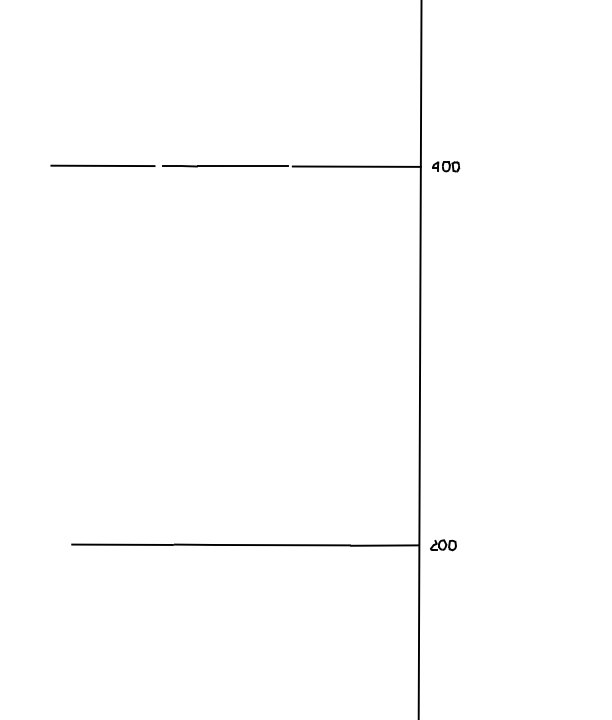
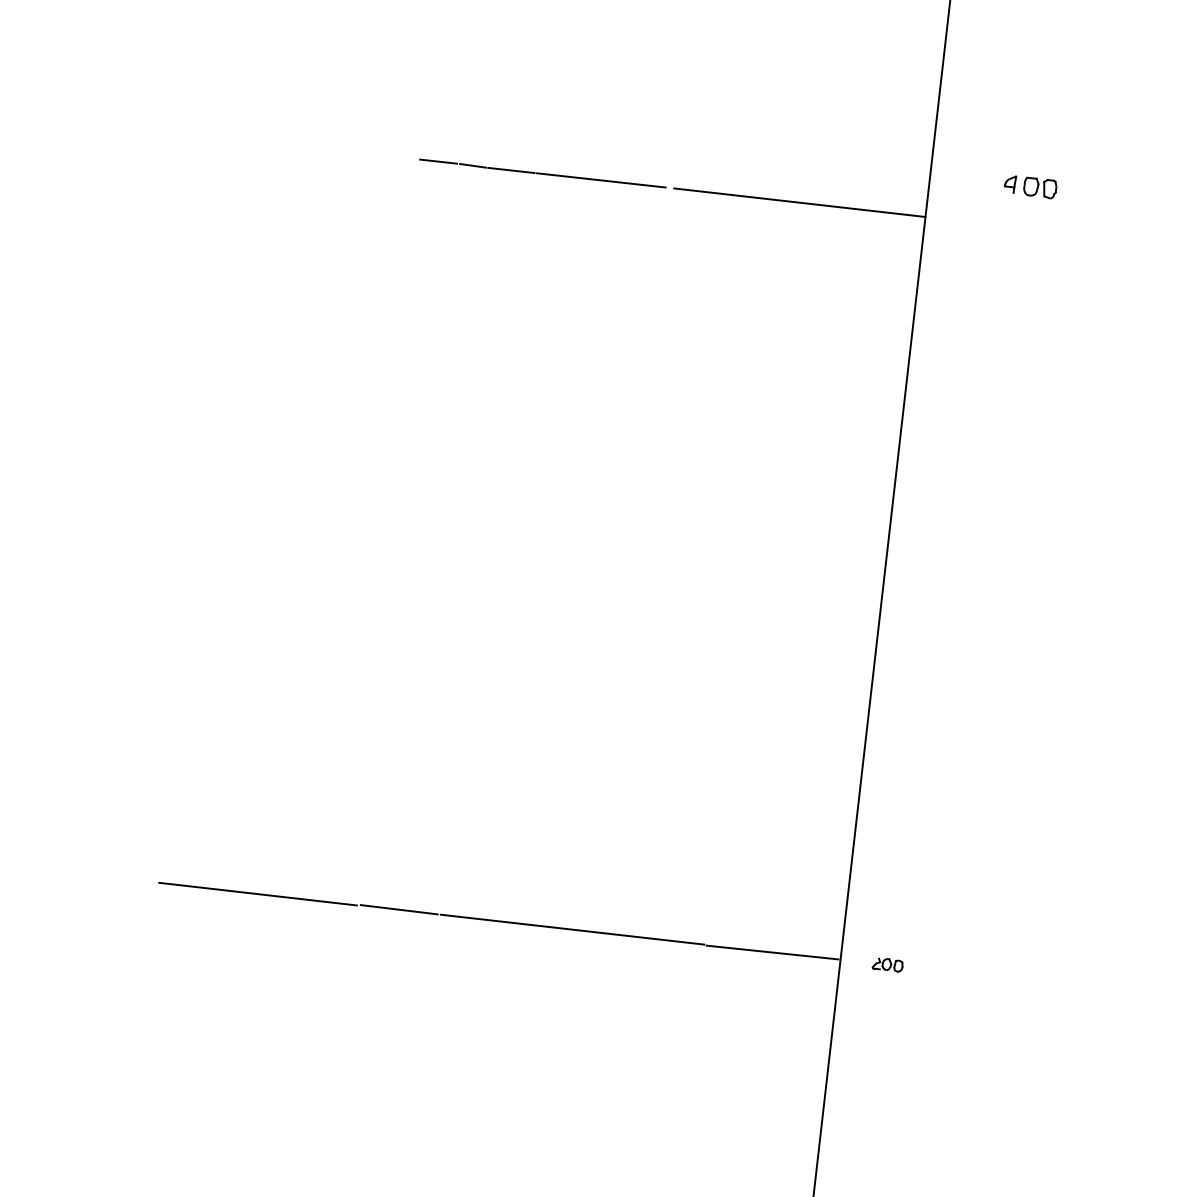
line: (102, 165) -> (300, 145), removed
part: (446, 166) -> (1031, 186), moved
part: (443, 545) -> (887, 965), size x0.6

